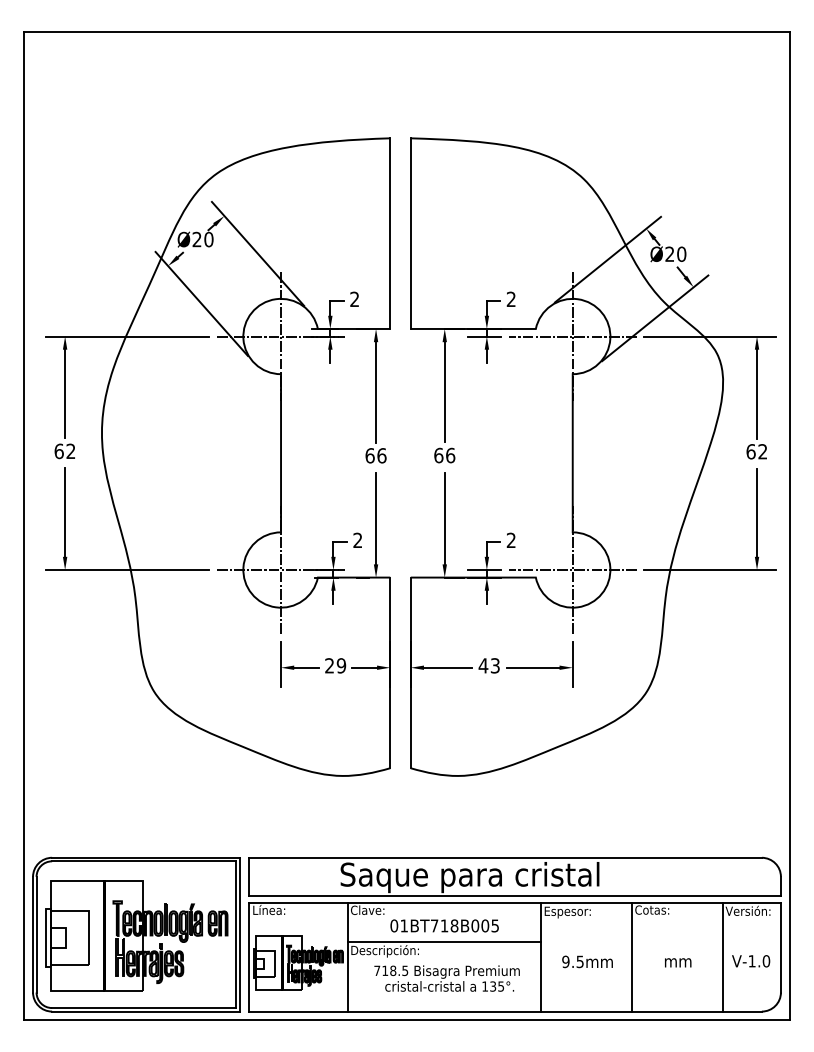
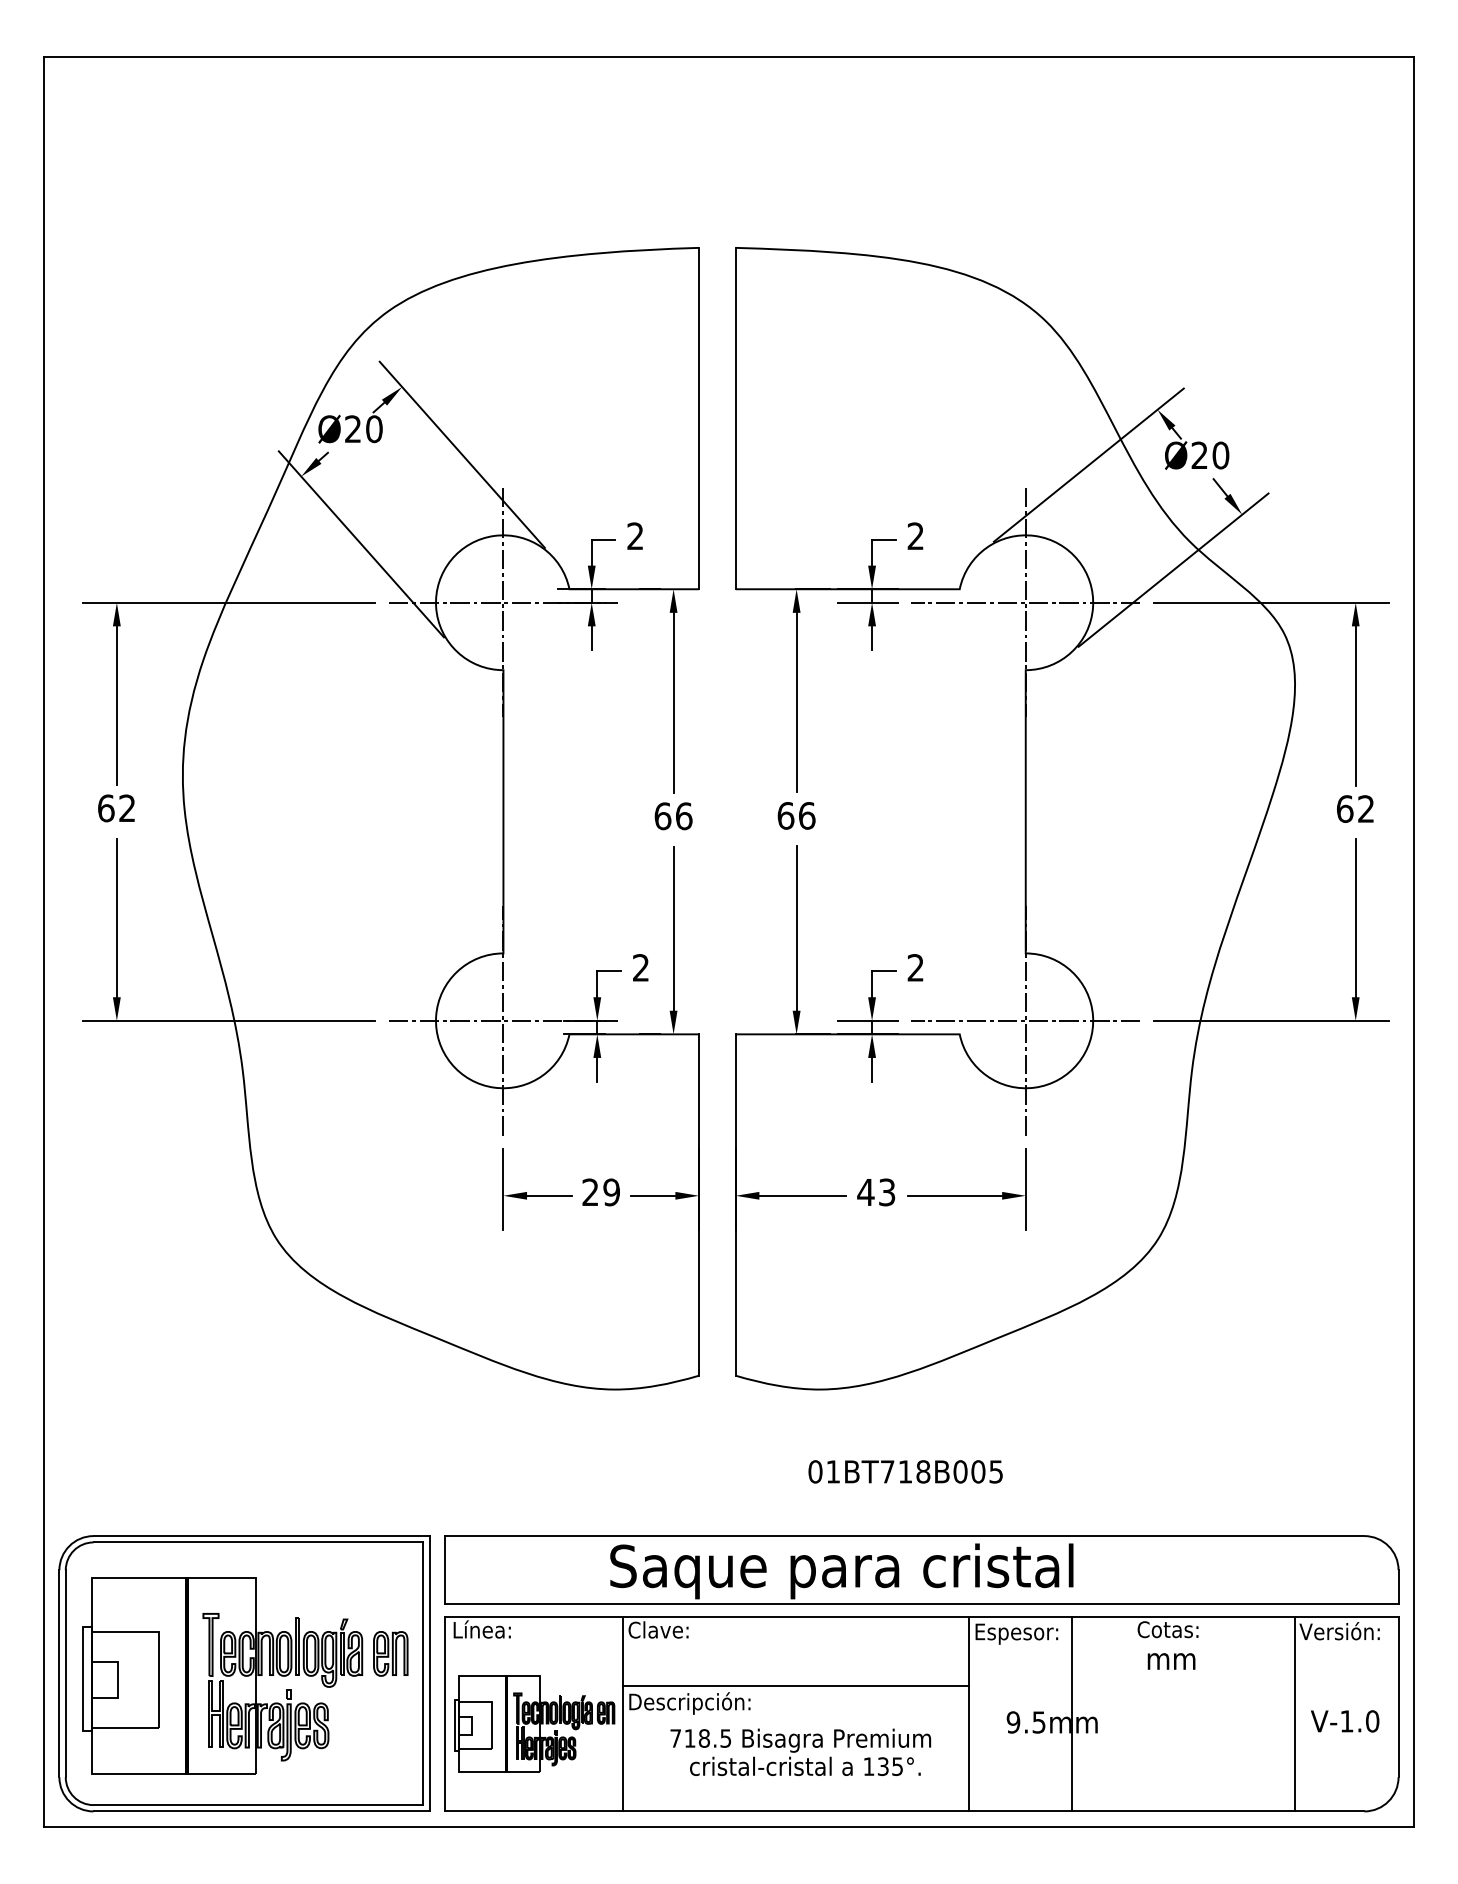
text: (444, 925) -> (905, 1471), moved
line: (631, 956) -> (1071, 1712), moved
text: (678, 962) -> (1172, 1660), moved

